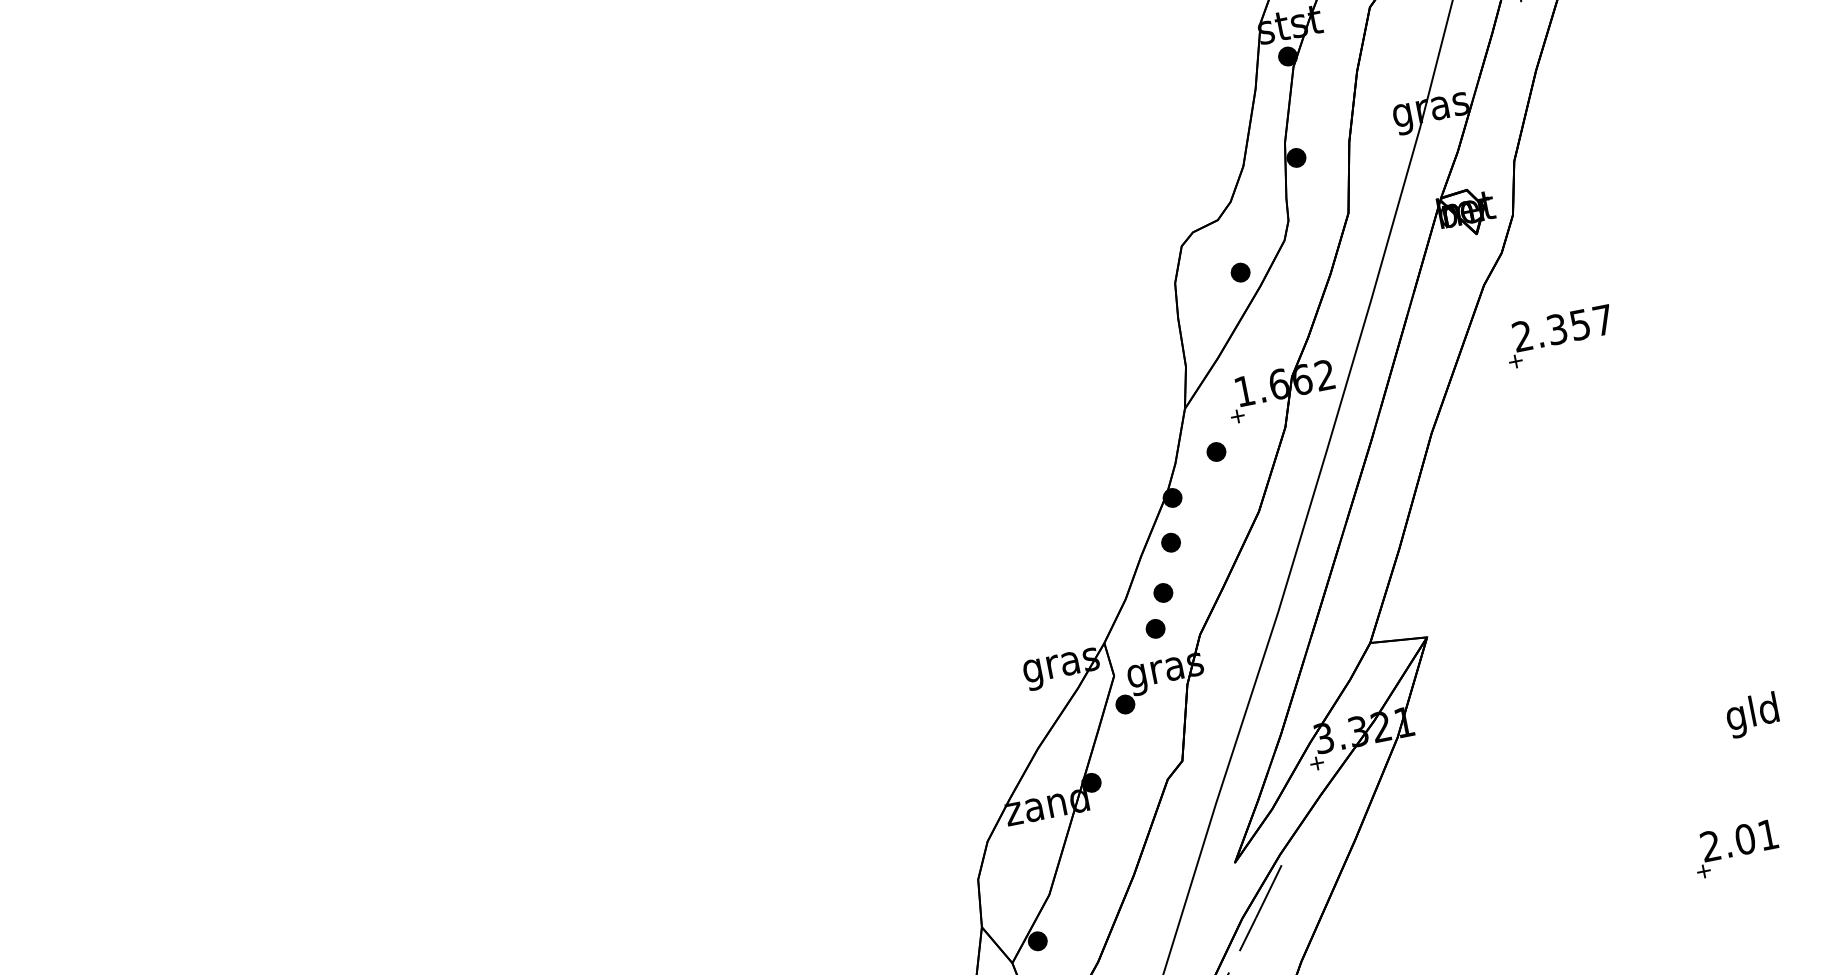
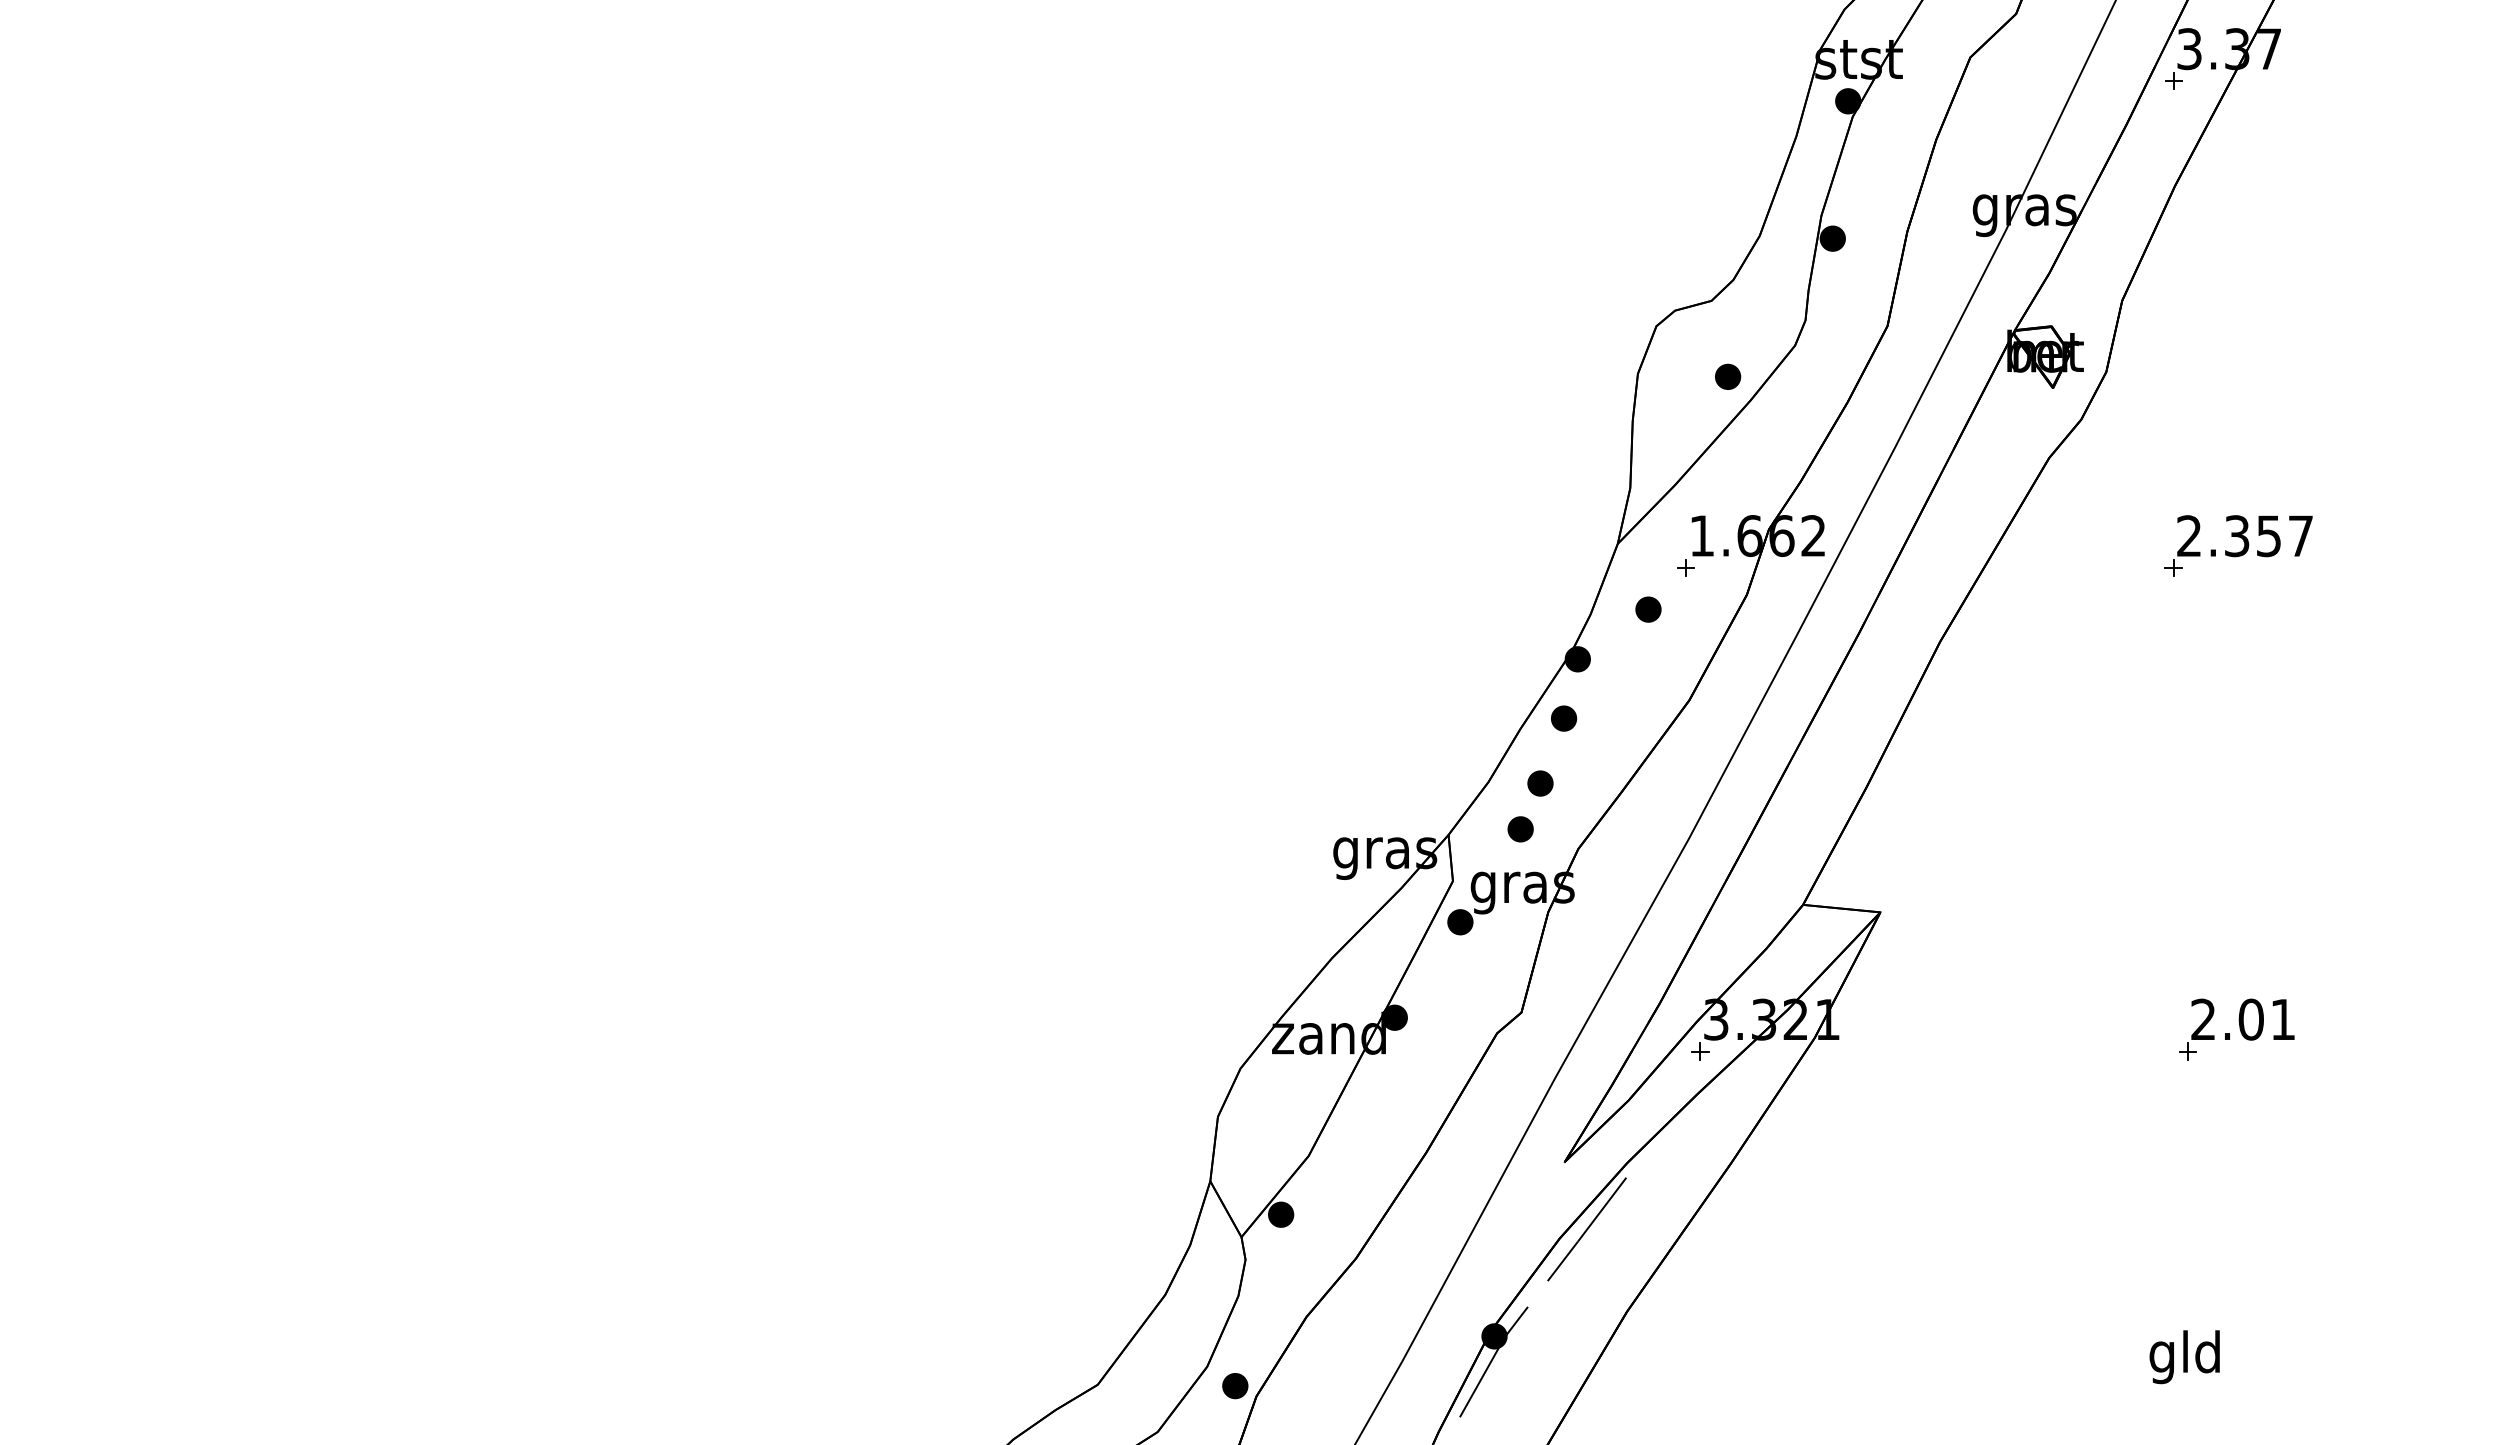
part: (1559, 335) -> (2238, 545), moved
text: (1752, 715) -> (2184, 1357), moved
part: (1736, 848) -> (2236, 1029), moved

